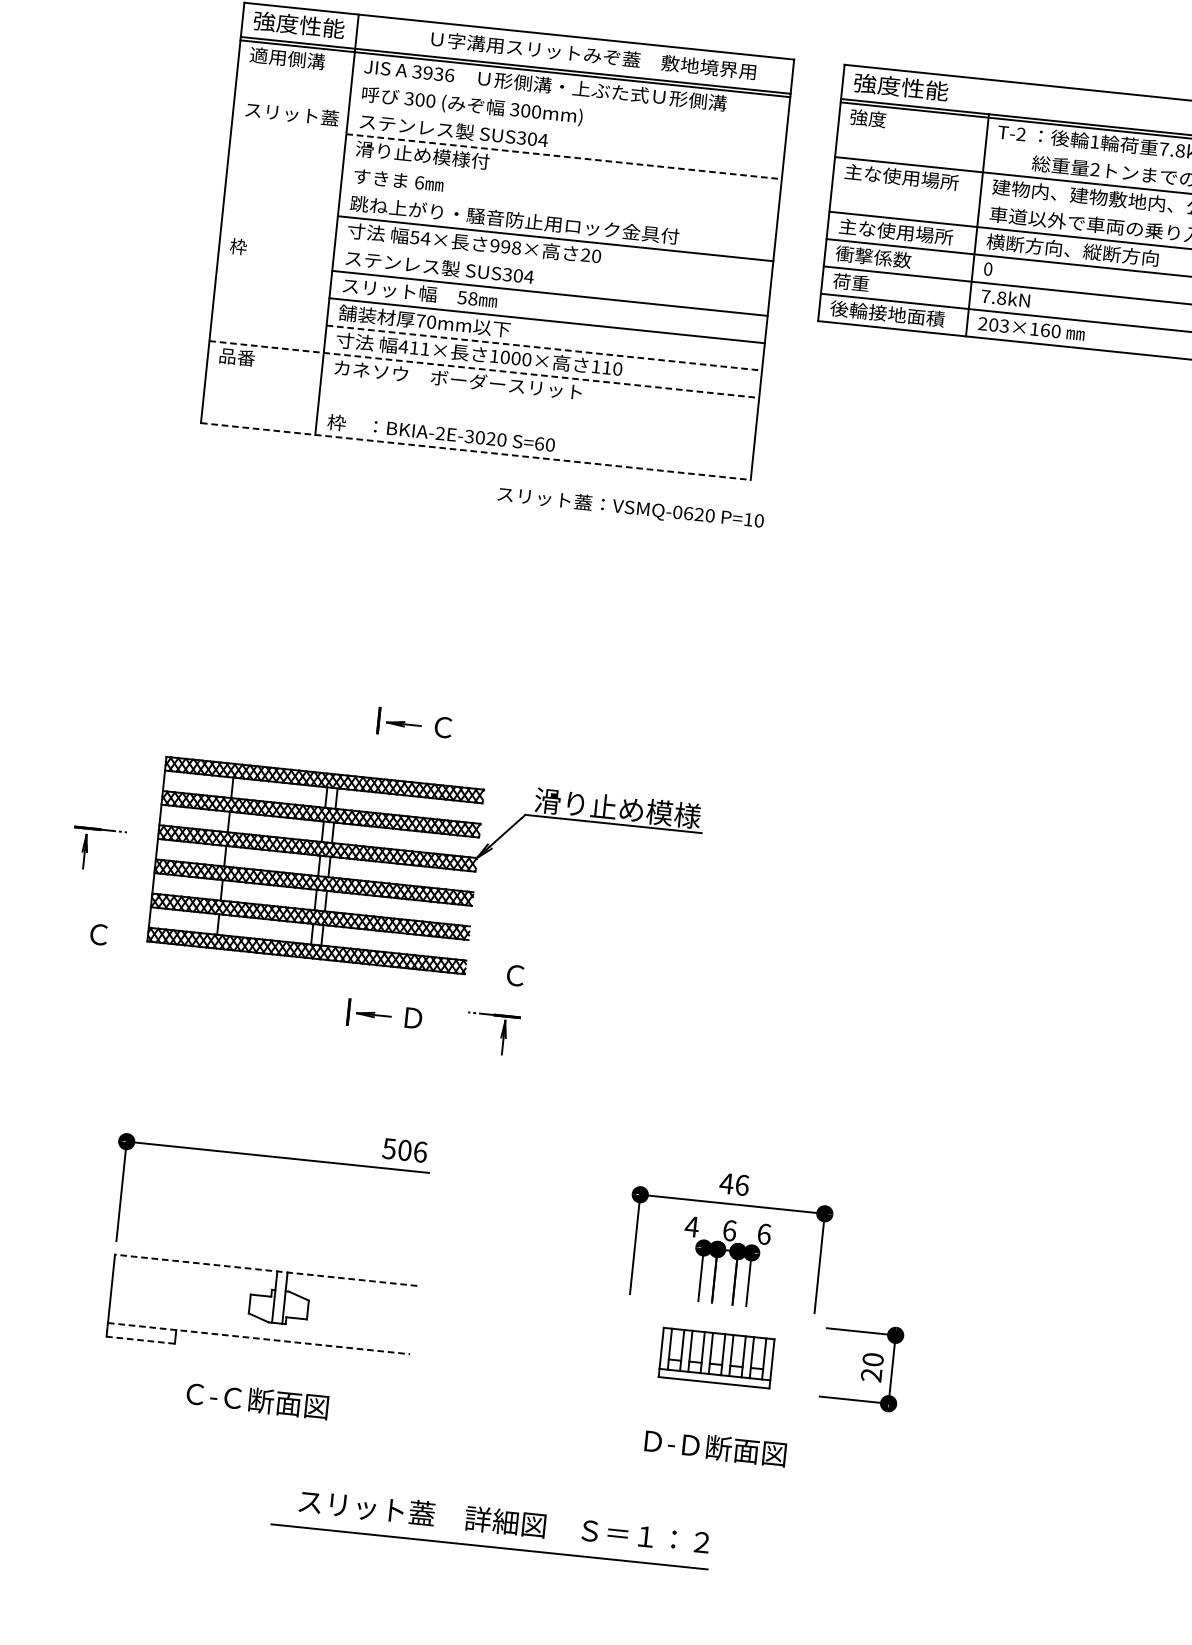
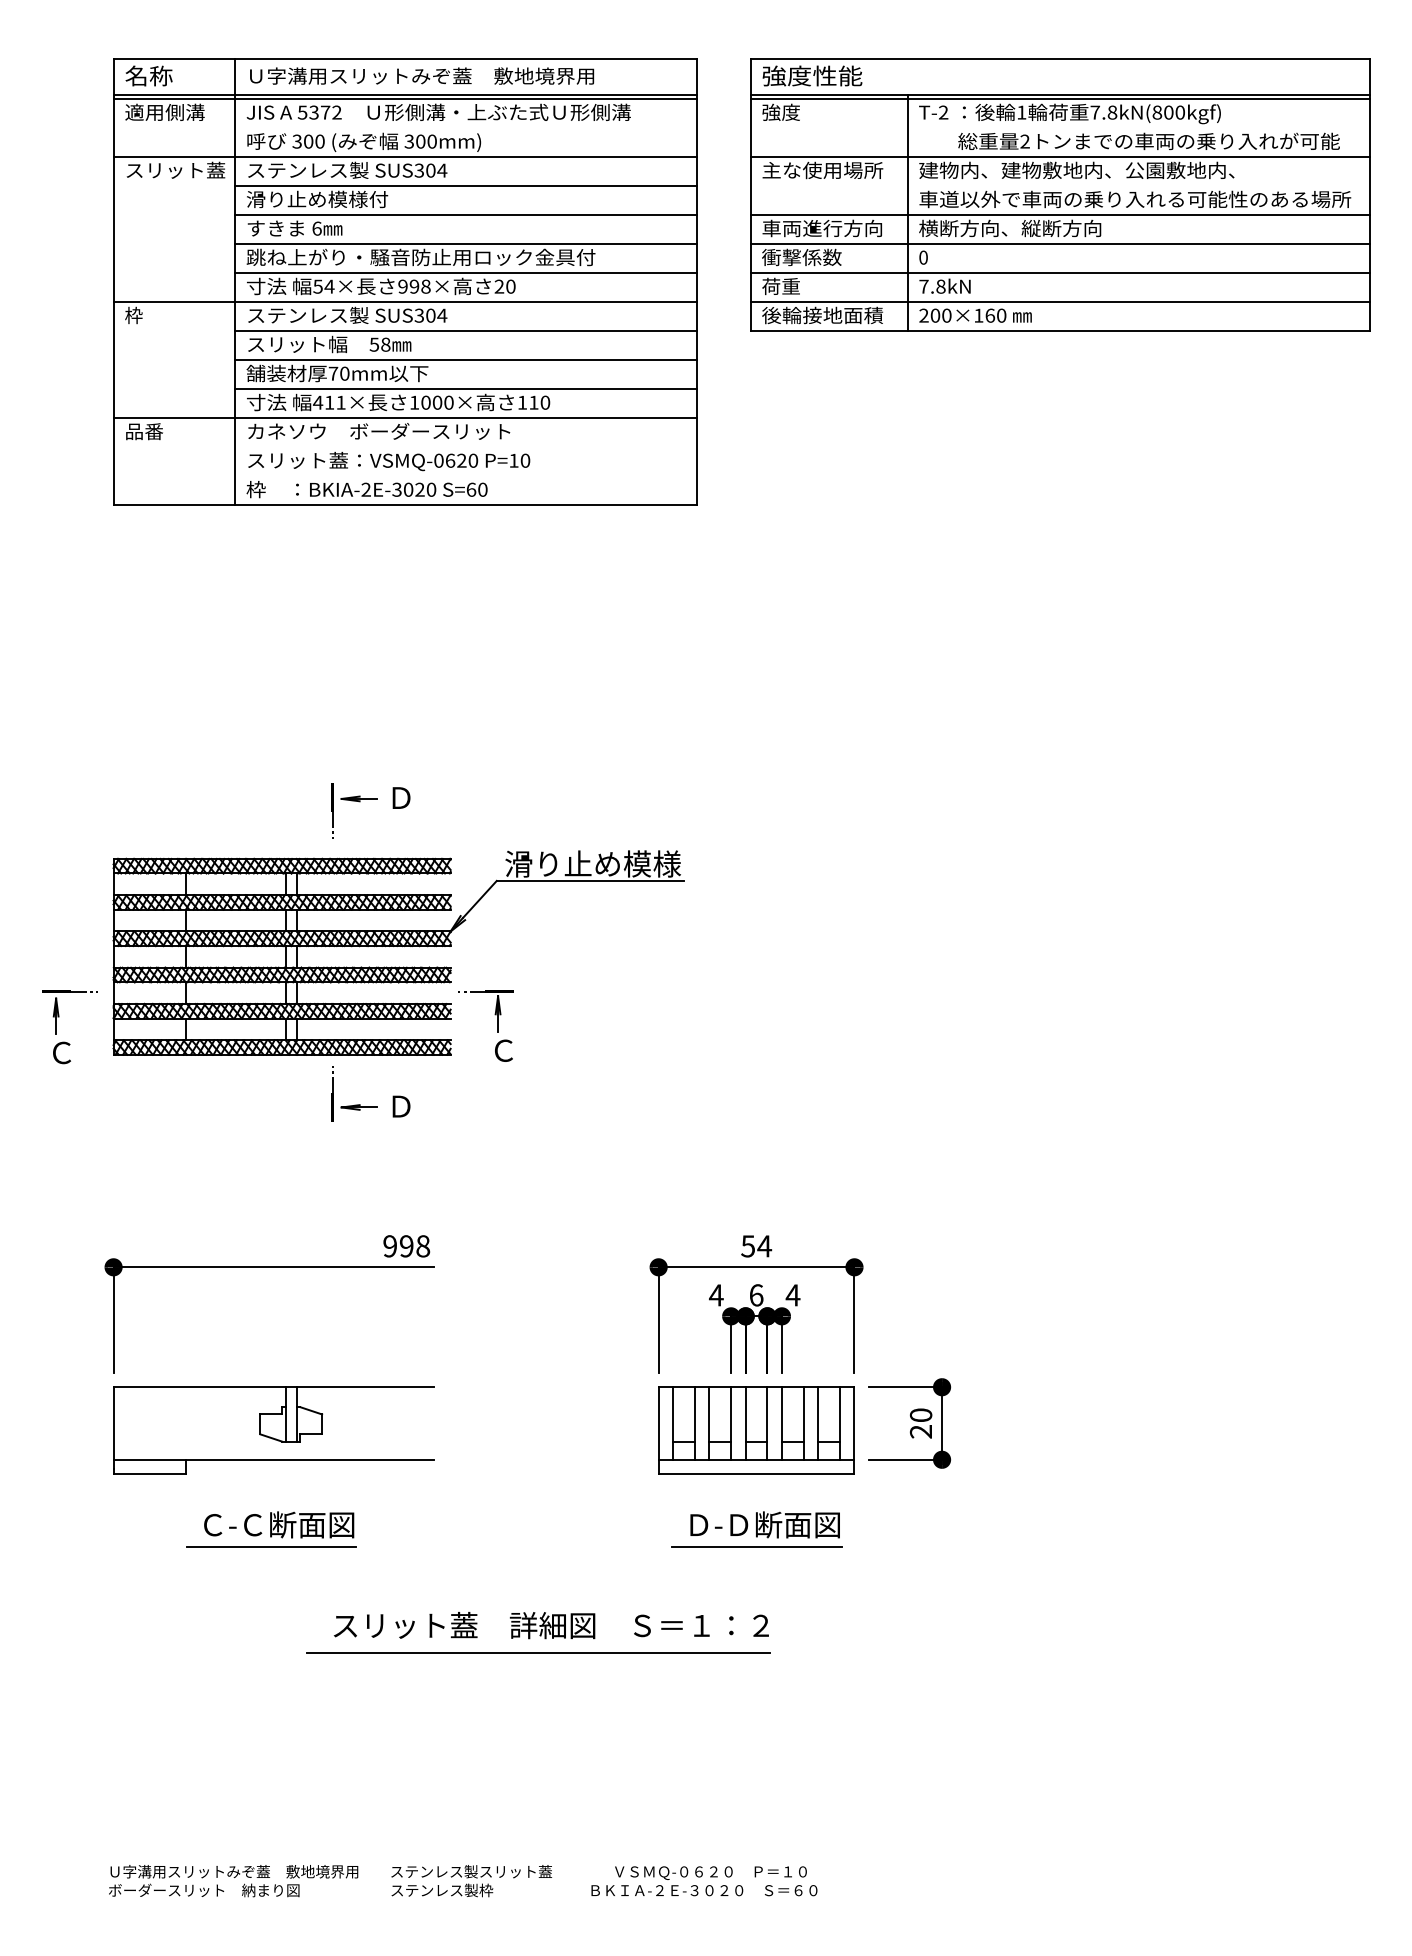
text: (299, 24) -> (173, 75), 強度性能 -> 名称
text: (594, 54) -> (422, 75), moved
text: (433, 73) -> (319, 112), 3936 -> 5372
line: (509, 123) -> (405, 156), added
line: (564, 156) -> (466, 185), dashed -> solid
line: (560, 183) -> (465, 214), added
line: (557, 211) -> (465, 243), added
text: (895, 231) -> (822, 228), 主な使用場所 -> 車両進行方向
line: (495, 260) -> (405, 301), added
text: (1004, 325) -> (946, 315), 203×160 -> 200×160
line: (544, 347) -> (466, 388), dashed -> solid
line: (484, 369) -> (405, 417), dashed -> solid
line: (476, 451) -> (405, 504), dashed -> solid
text: (631, 508) -> (389, 461), moved
text: (443, 727) -> (401, 797), Ｃ -> Ｄ
line: (375, 746) -> (332, 825), added
part: (88, 850) -> (59, 1014), moved
line: (351, 985) -> (332, 1078), added
part: (500, 1036) -> (494, 1013), moved
text: (404, 1150) -> (406, 1246), 506 -> 998
text: (734, 1184) -> (756, 1246), 46 -> 54
text: (763, 1234) -> (792, 1295), 6 -> 4
line: (265, 1270) -> (273, 1387), dashed -> solid
line: (259, 1338) -> (274, 1459), dashed -> solid
line: (140, 1340) -> (149, 1474), dashed -> solid
part: (716, 1358) -> (756, 1430), size x1.67
line: (248, 1420) -> (271, 1546), added
line: (705, 1467) -> (756, 1546), added

